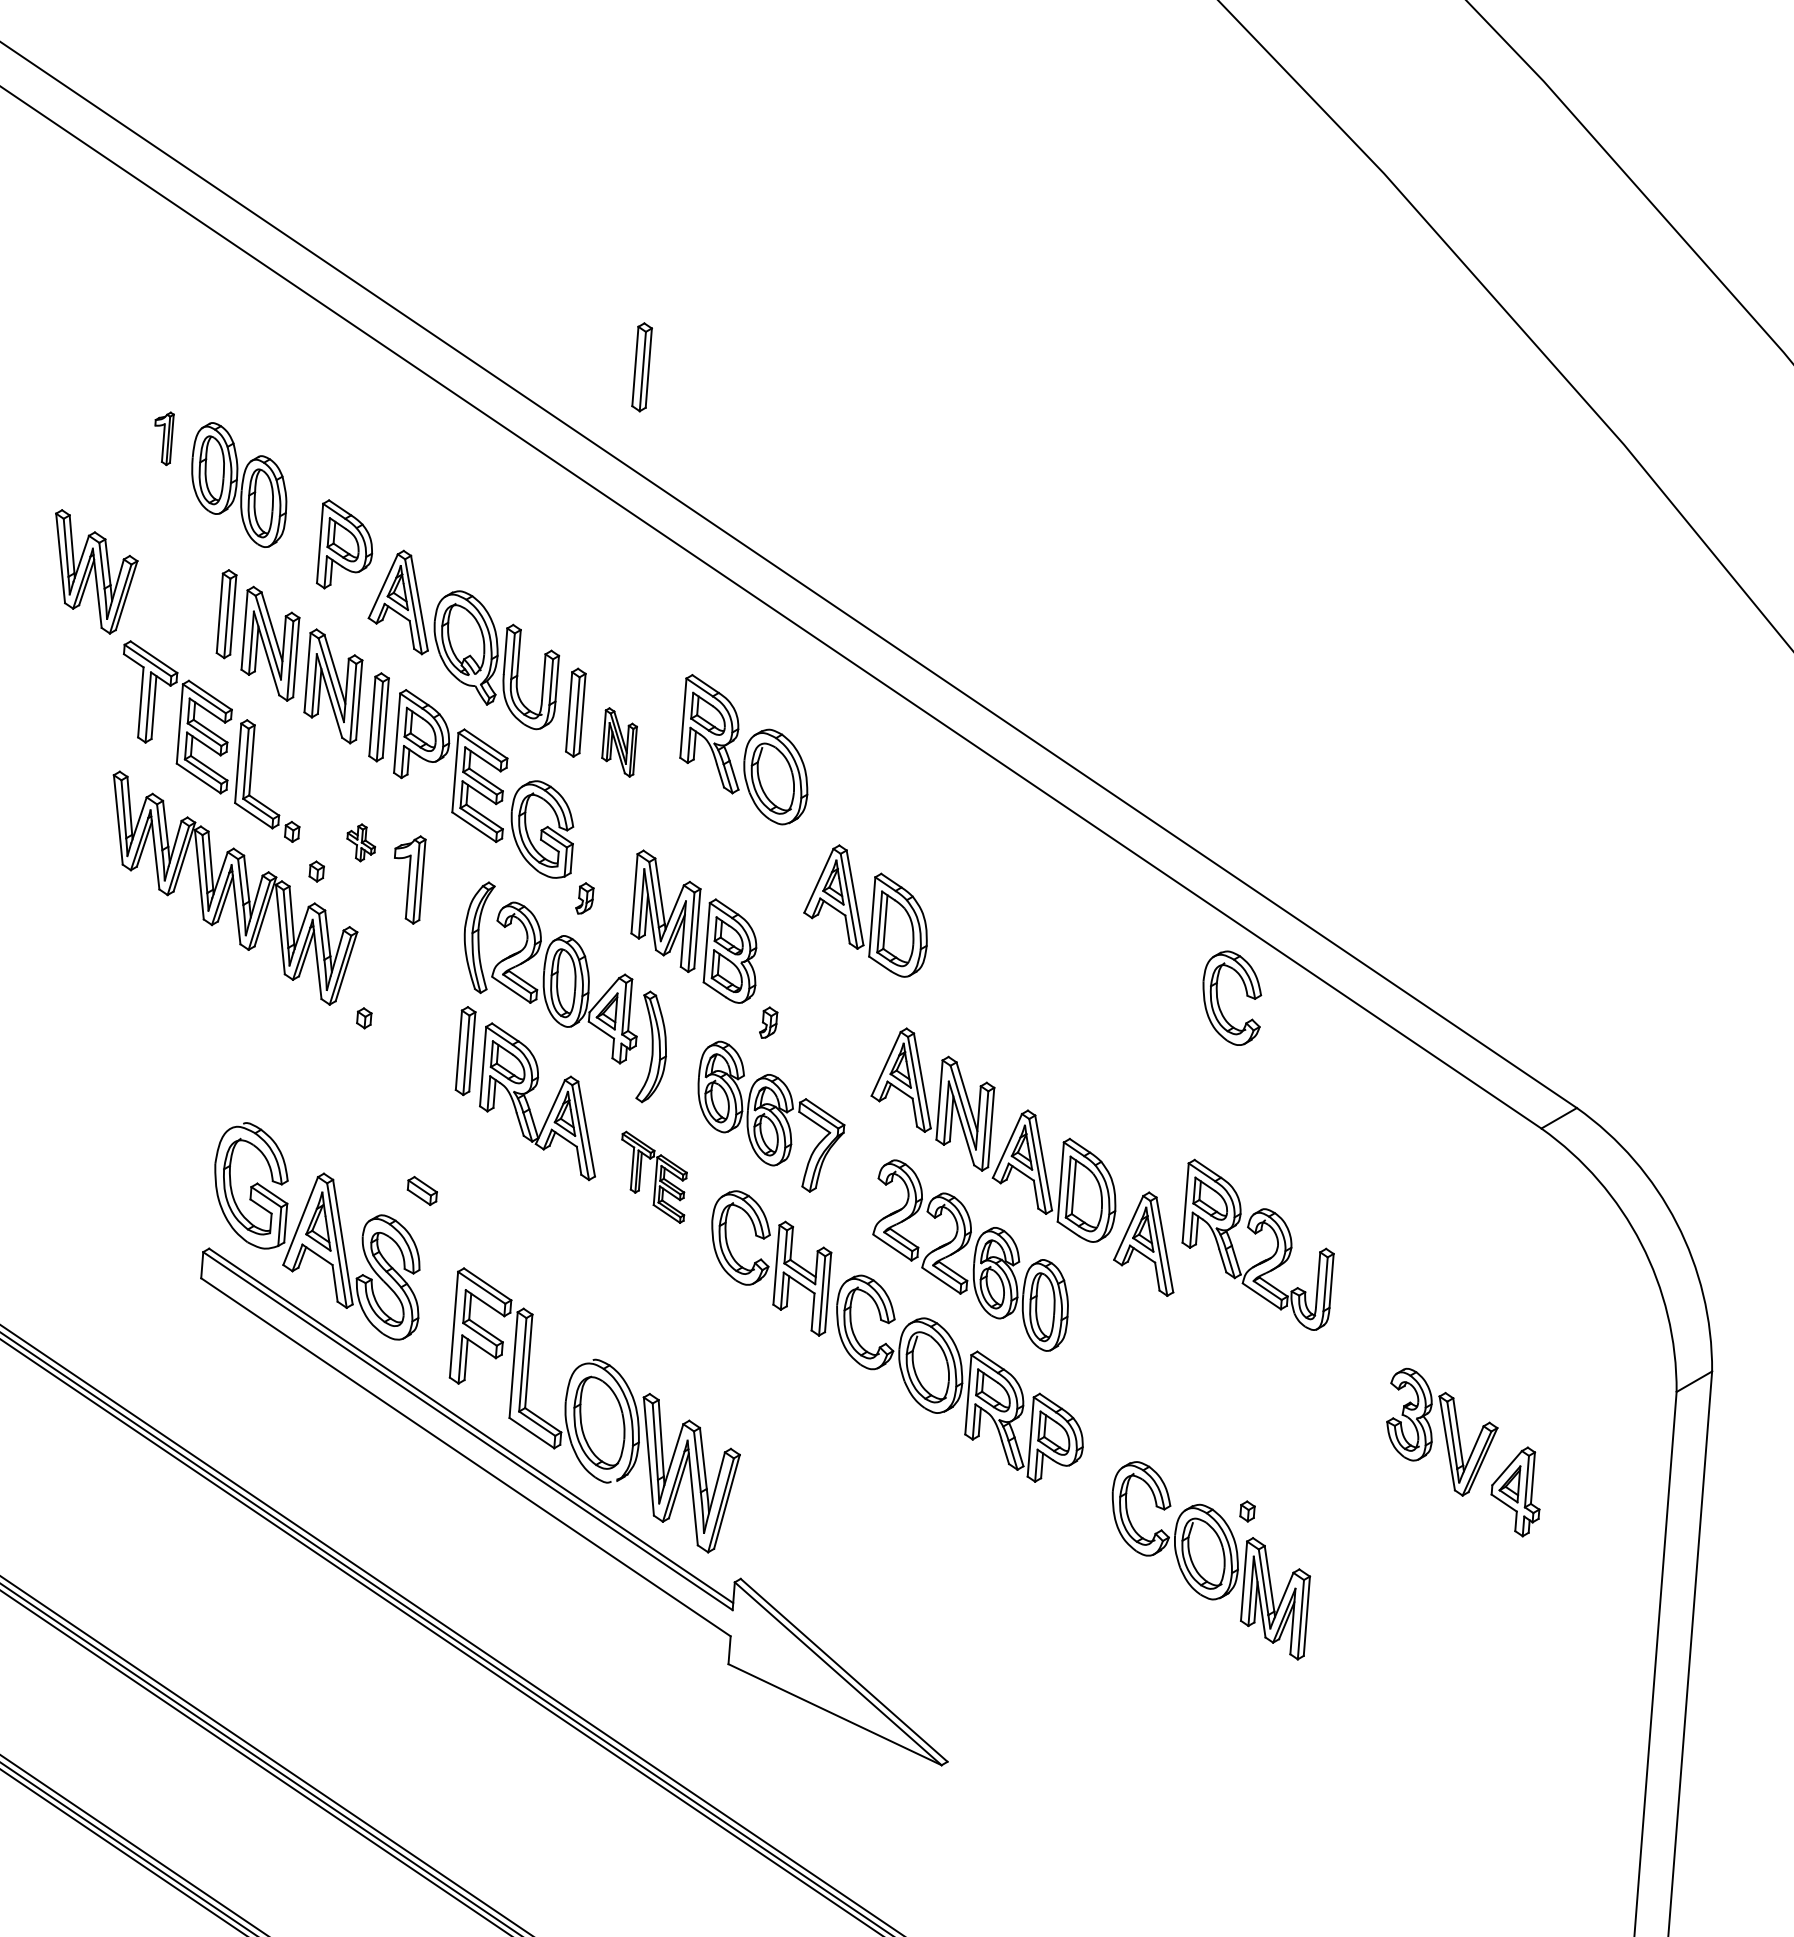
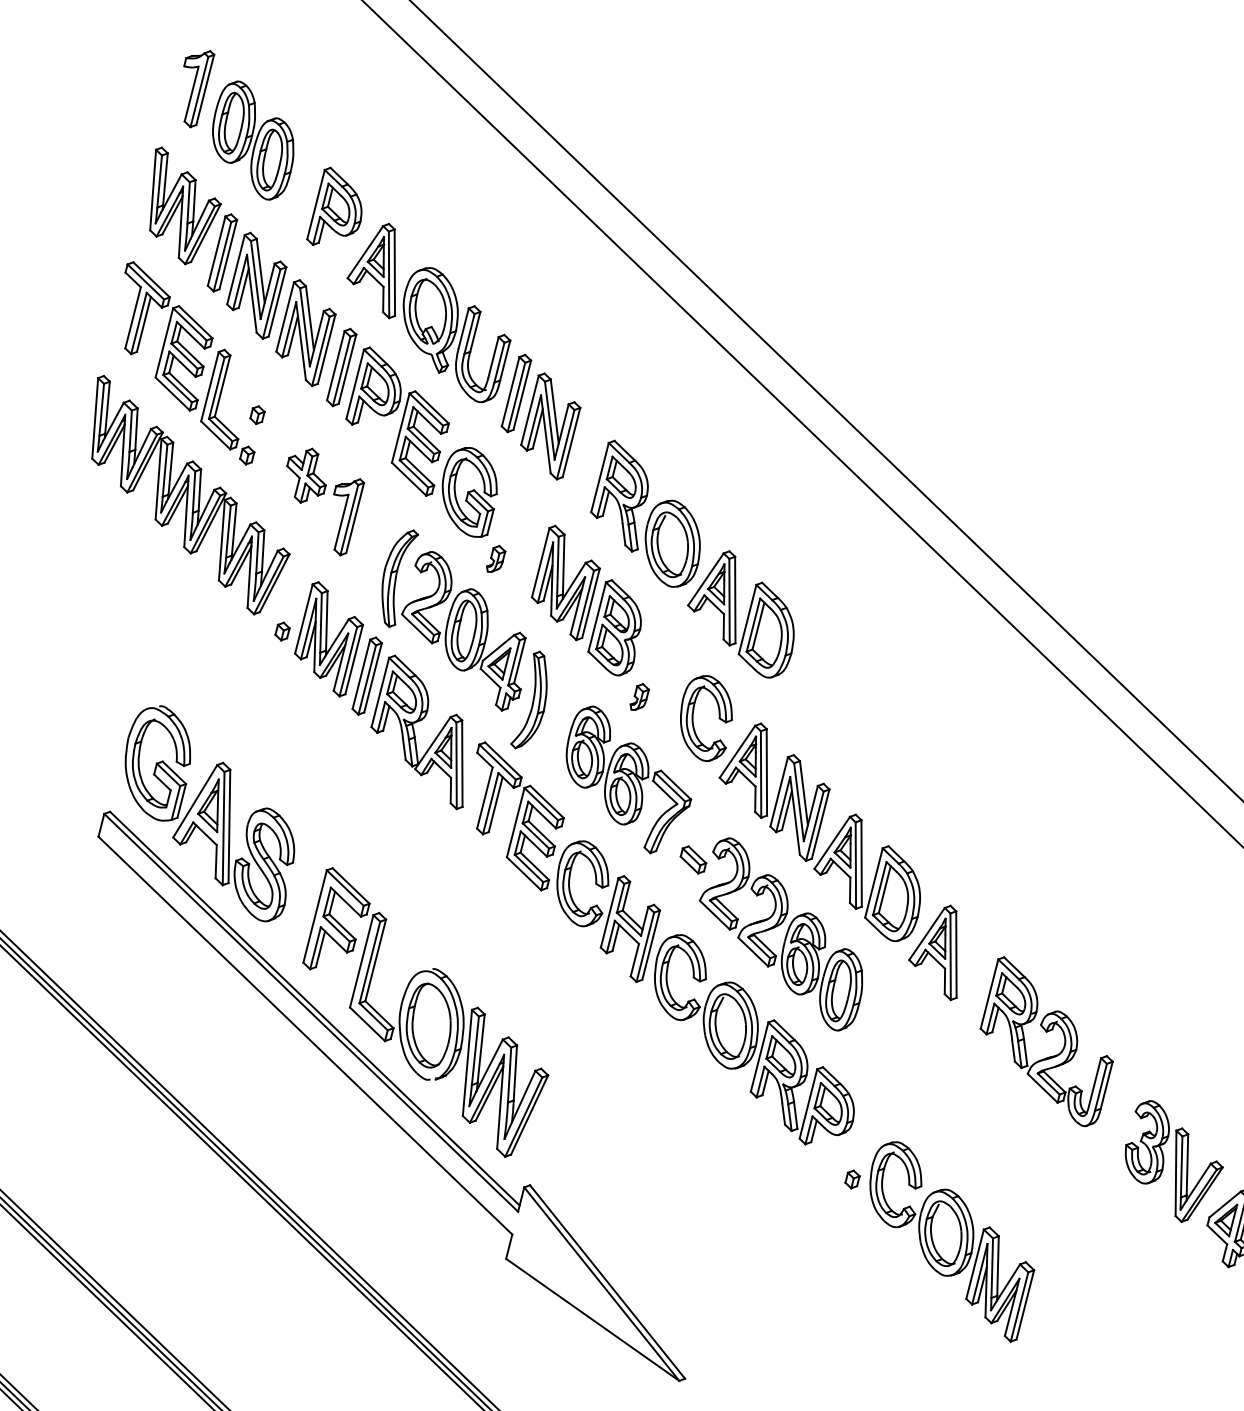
part: (641, 367) -> (627, 98), removed
part: (164, 438) -> (194, 87), size x1.67
part: (96, 571) -> (182, 207), moved
part: (619, 742) -> (550, 426), size x1.67
part: (743, 749) -> (648, 514), moved
part: (361, 842) -> (306, 475), size x1.67
part: (316, 871) -> (257, 415), moved
part: (1246, 996) -> (718, 718), moved
part: (416, 1017) -> (328, 638), added
part: (654, 1177) -> (515, 816), size x1.67
part: (421, 1190) -> (692, 859), moved
part: (1255, 1234) -> (1046, 1032), moved
part: (1247, 1511) -> (852, 1179), moved

